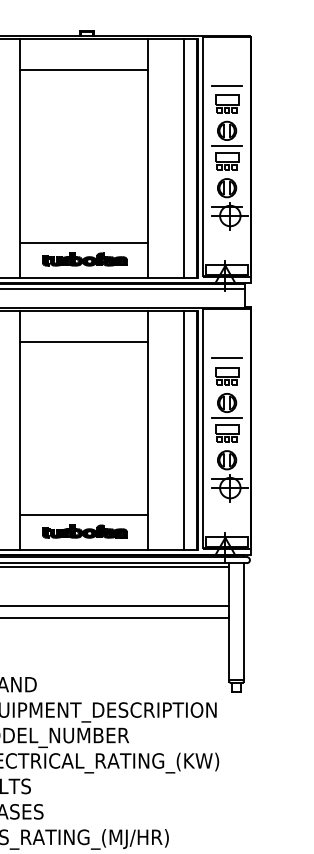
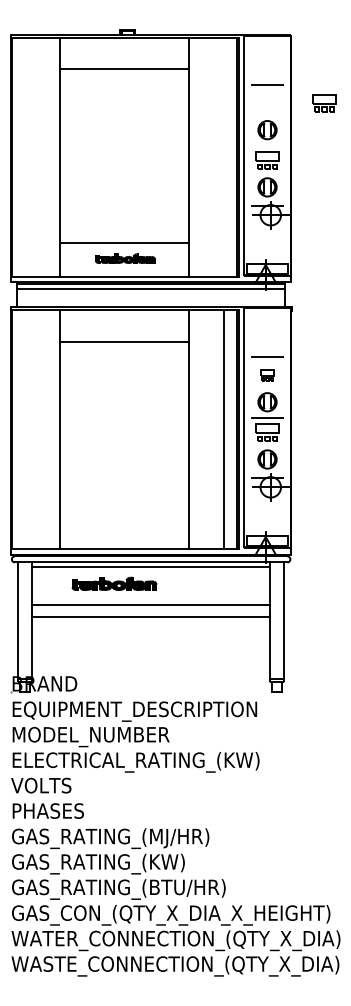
part: (227, 104) -> (324, 103), moved
line: (227, 146) -> (267, 145), removed
line: (184, 158) -> (224, 157), removed
part: (85, 259) -> (125, 258), size x0.7
part: (227, 376) -> (267, 375), size x0.6
line: (84, 515) -> (124, 514), removed
part: (85, 531) -> (114, 583), moved

